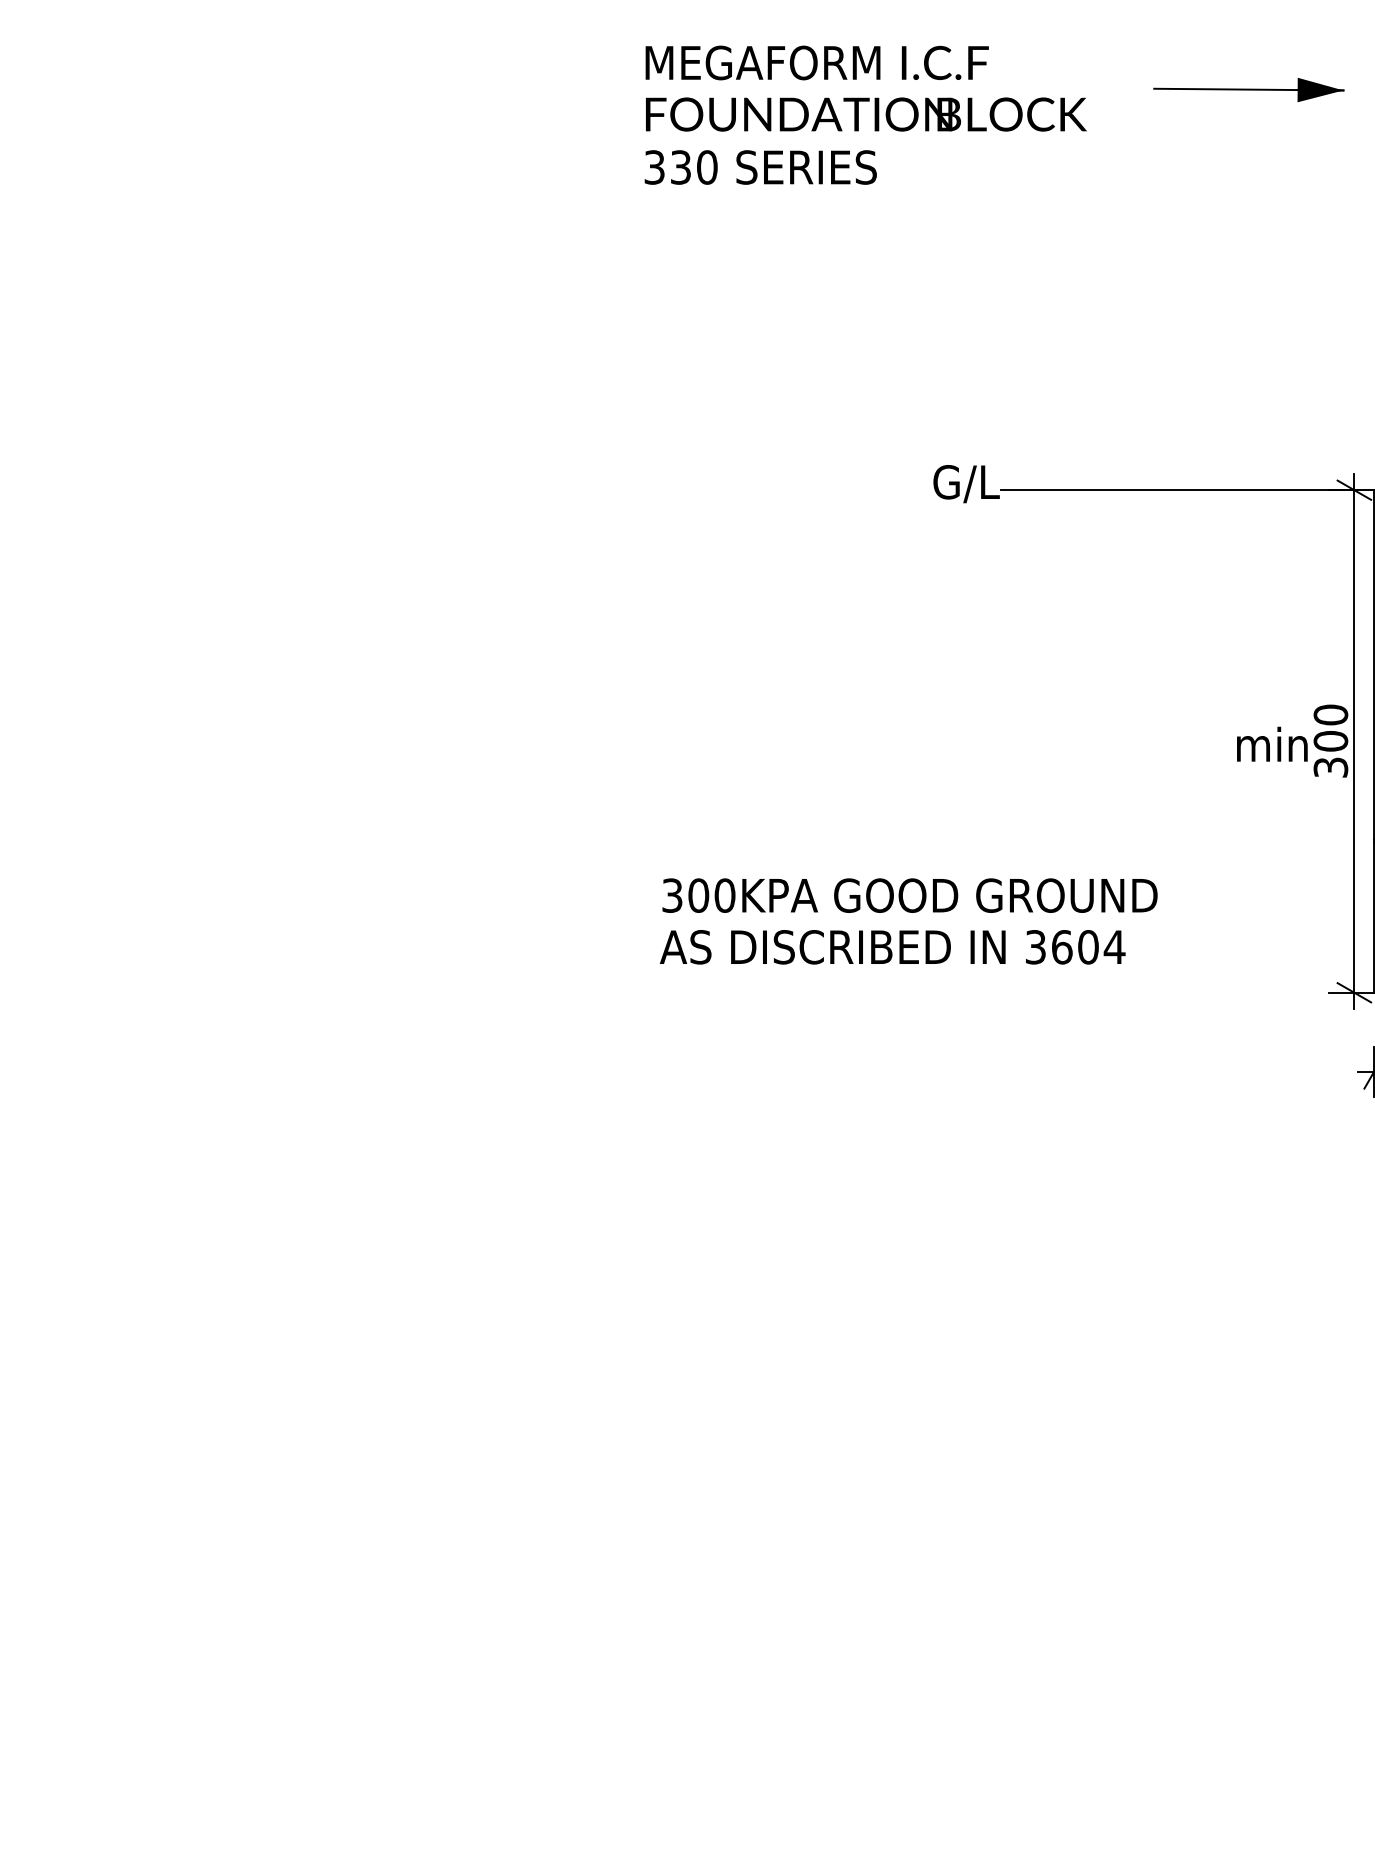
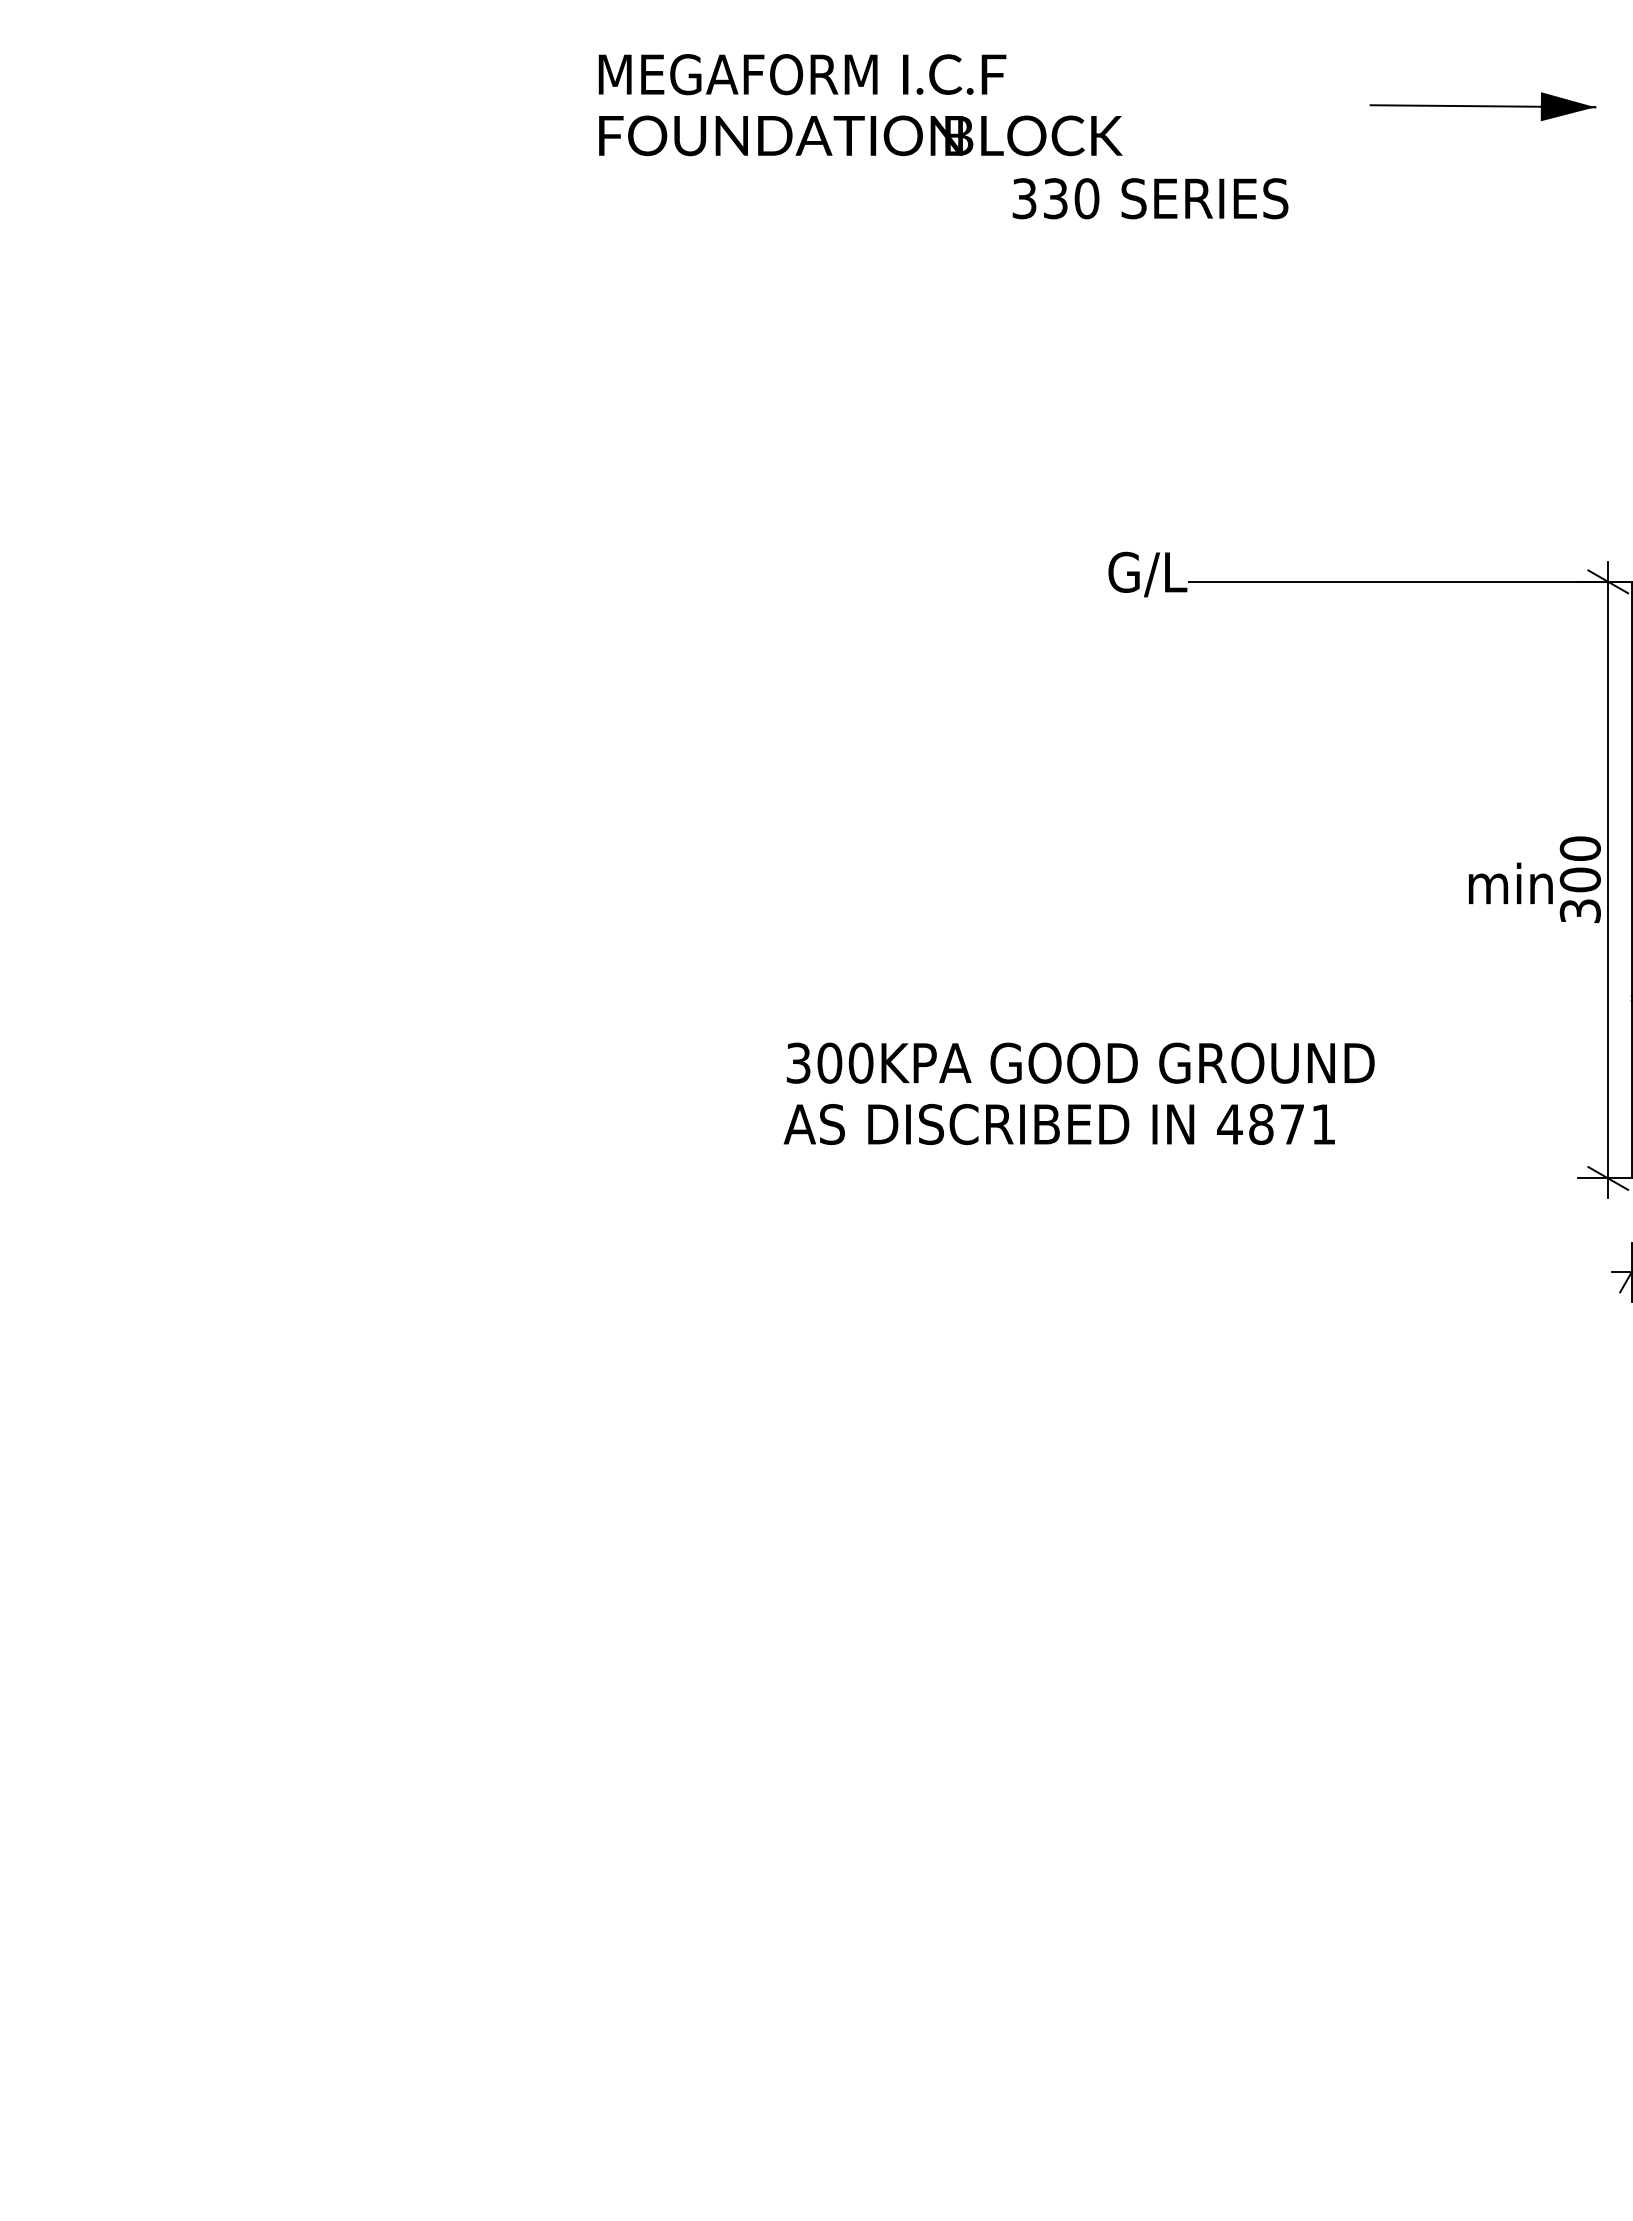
text: (866, 88) -> (860, 105), moved
text: (760, 167) -> (1150, 198), moved
text: (1074, 947) -> (1276, 1124), 3604 -> 4871

